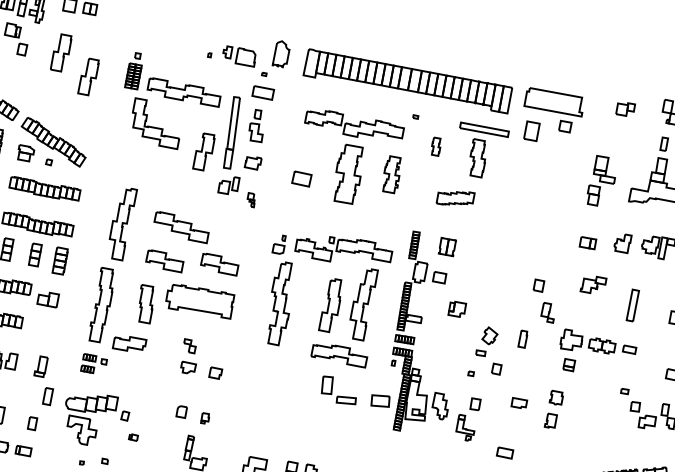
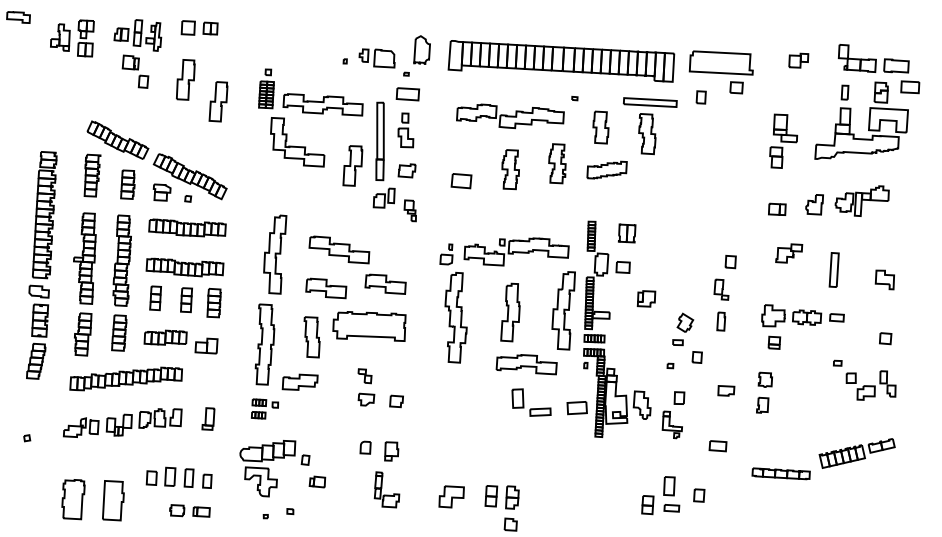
part: (531, 131) -> (700, 97), size x0.62
part: (435, 146) -> (600, 127), size x1.67
part: (348, 174) -> (510, 169), size x0.62
part: (455, 197) -> (606, 169), moved
part: (250, 199) -> (409, 210), size x1.43
part: (362, 304) -> (563, 310), moved
part: (548, 312) -> (721, 289), moved
part: (47, 395) -> (188, 477), moved
part: (205, 418) -> (391, 451), size x1.67
part: (133, 437) -> (317, 481), size x1.67

